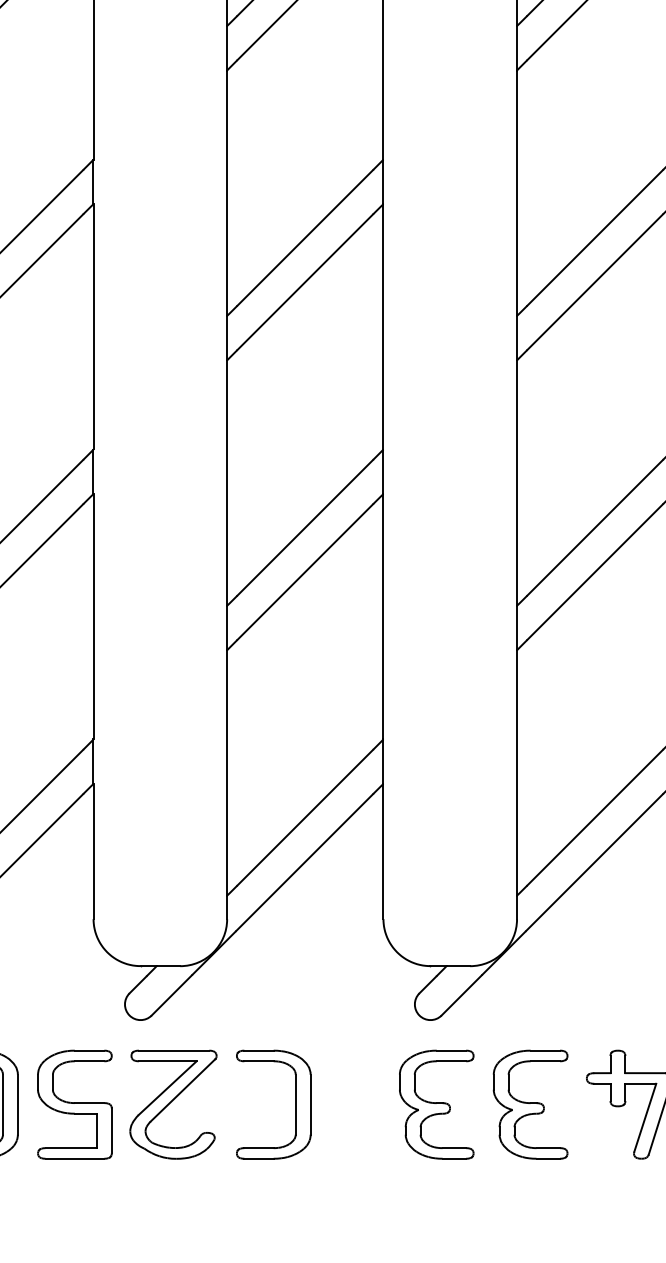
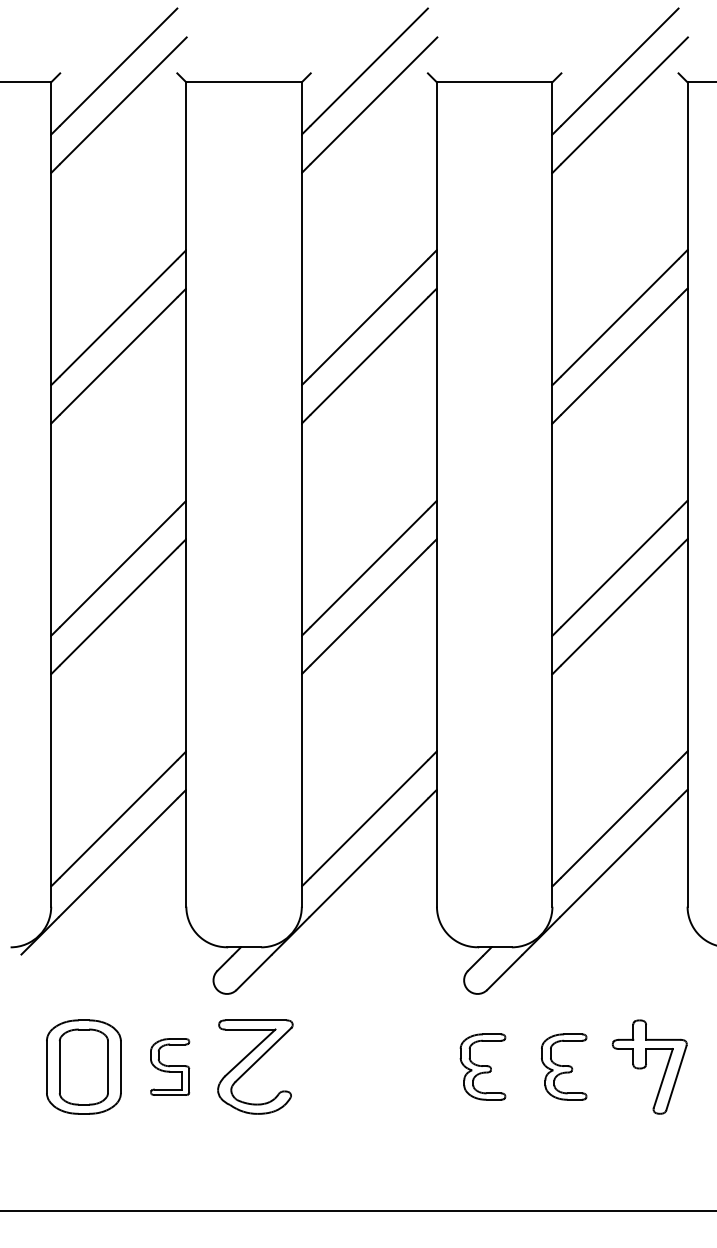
part: (74, 1104) -> (169, 1066), size x0.6
part: (295, 1104) -> (360, 1066), removed
part: (436, 1104) -> (482, 1066), size x0.7
part: (529, 1104) -> (563, 1066), size x0.7

